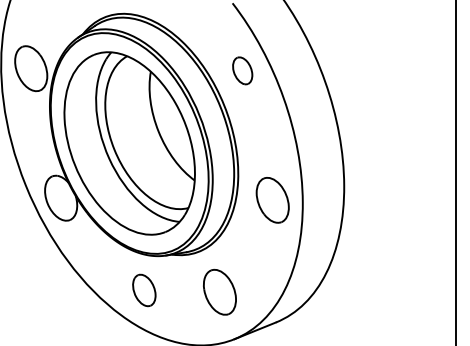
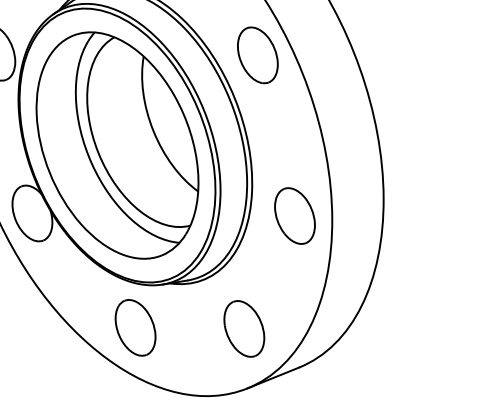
part: (242, 70) -> (257, 54), size x1.67
part: (144, 290) -> (135, 327), size x1.43
part: (219, 292) -> (243, 329), moved

